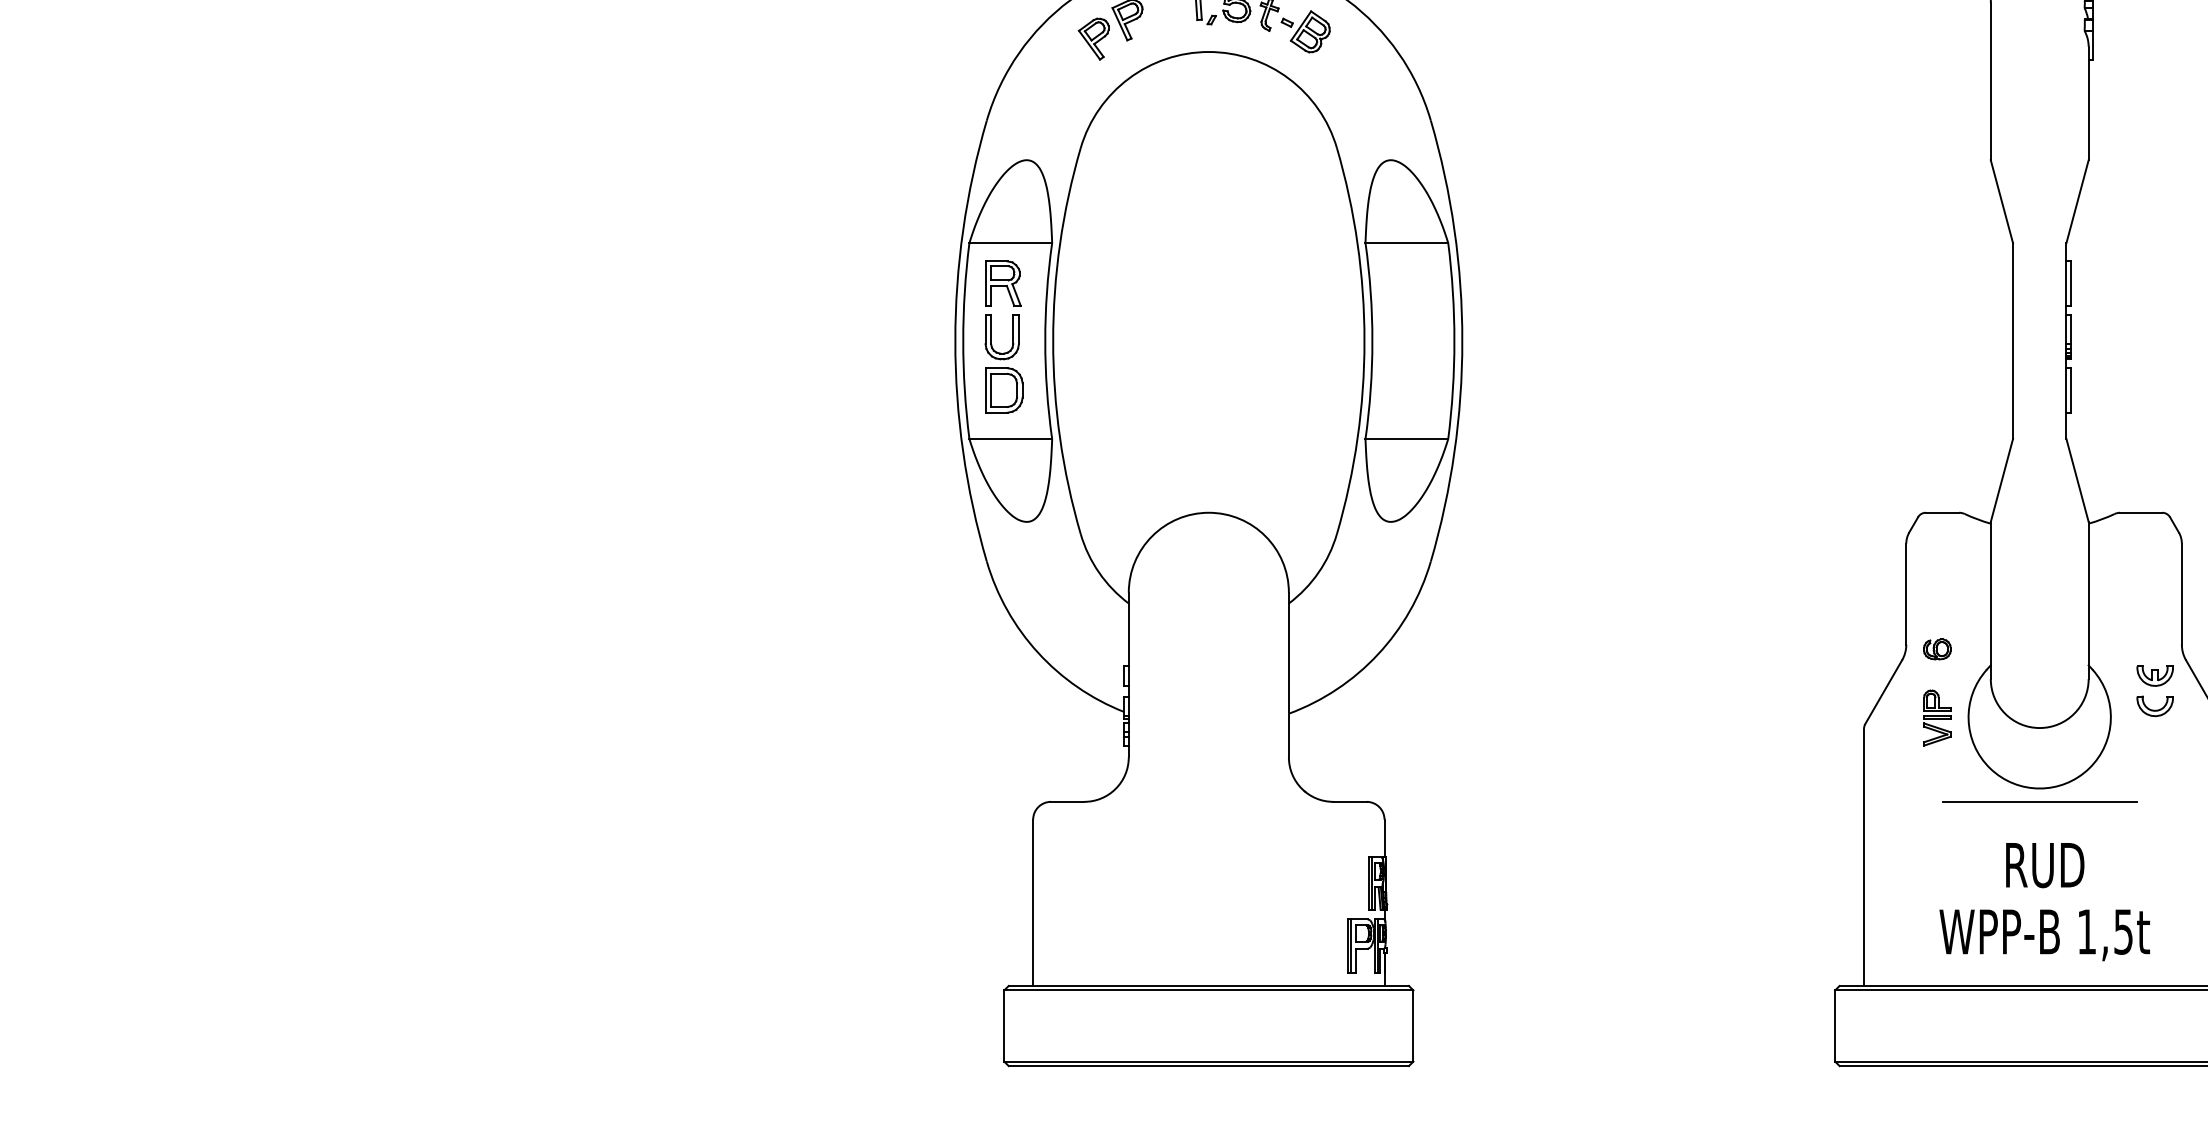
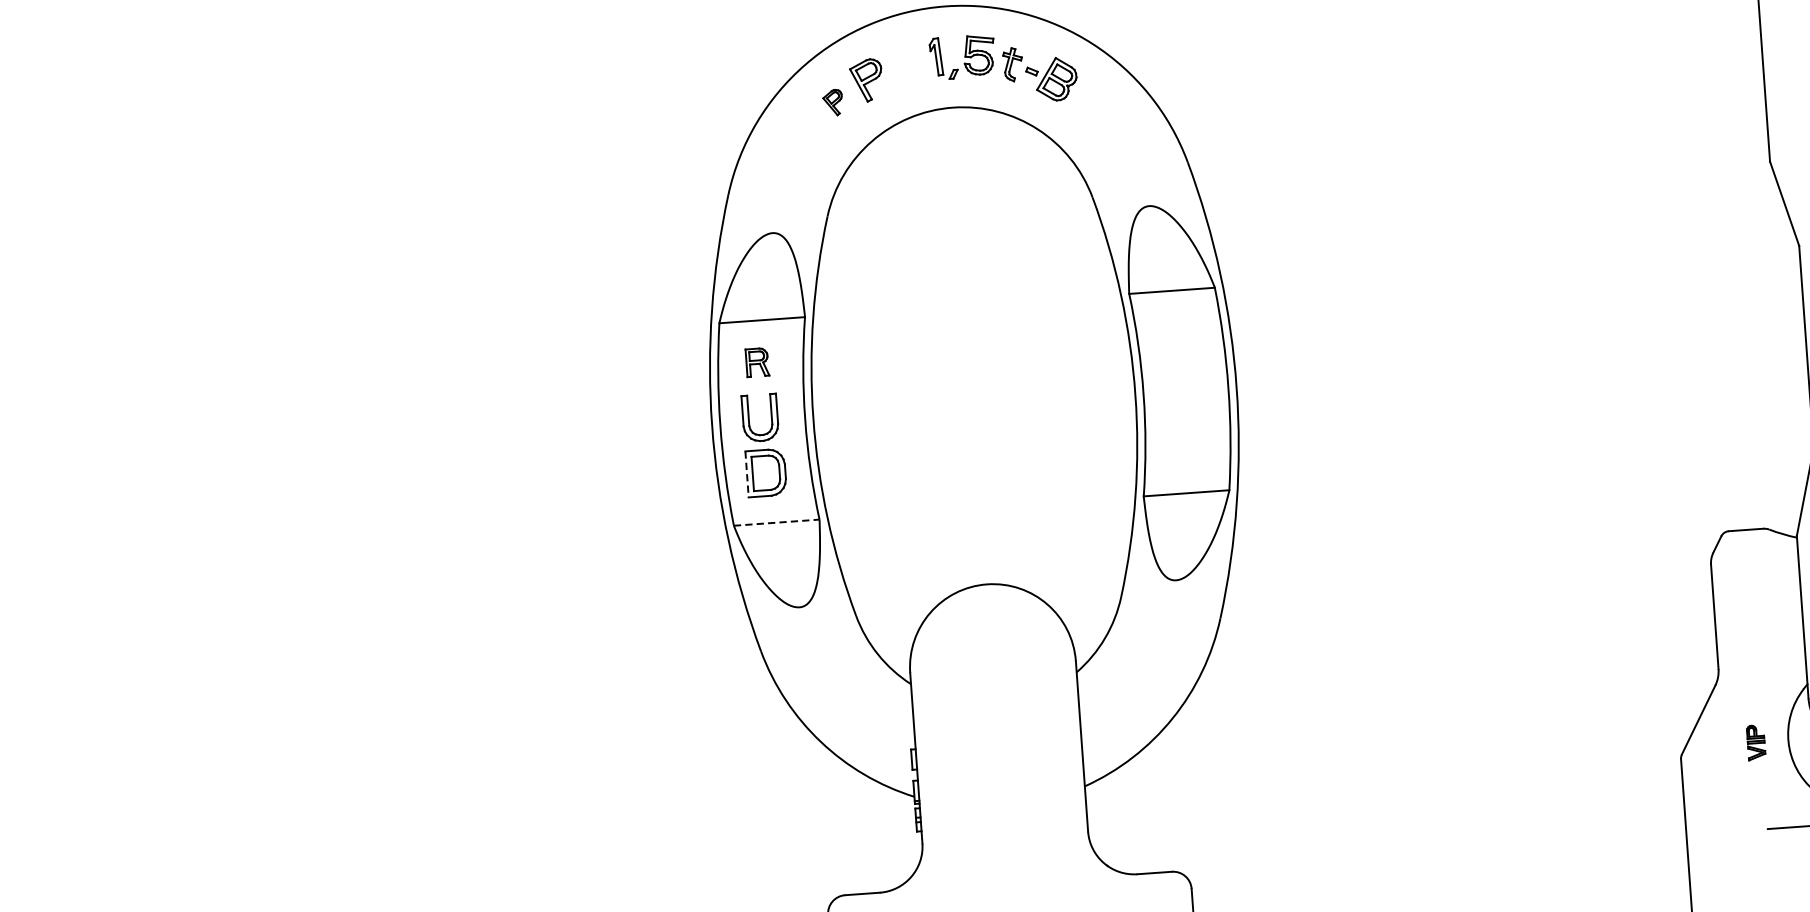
part: (1093, 38) -> (832, 102), size x0.6
part: (1003, 283) -> (757, 362), size x0.6
line: (985, 390) -> (746, 474), solid -> dashed
line: (1011, 438) -> (777, 522), solid -> dashed
part: (1937, 649) -> (1751, 671), removed
part: (1937, 717) -> (1756, 742), size x0.6

